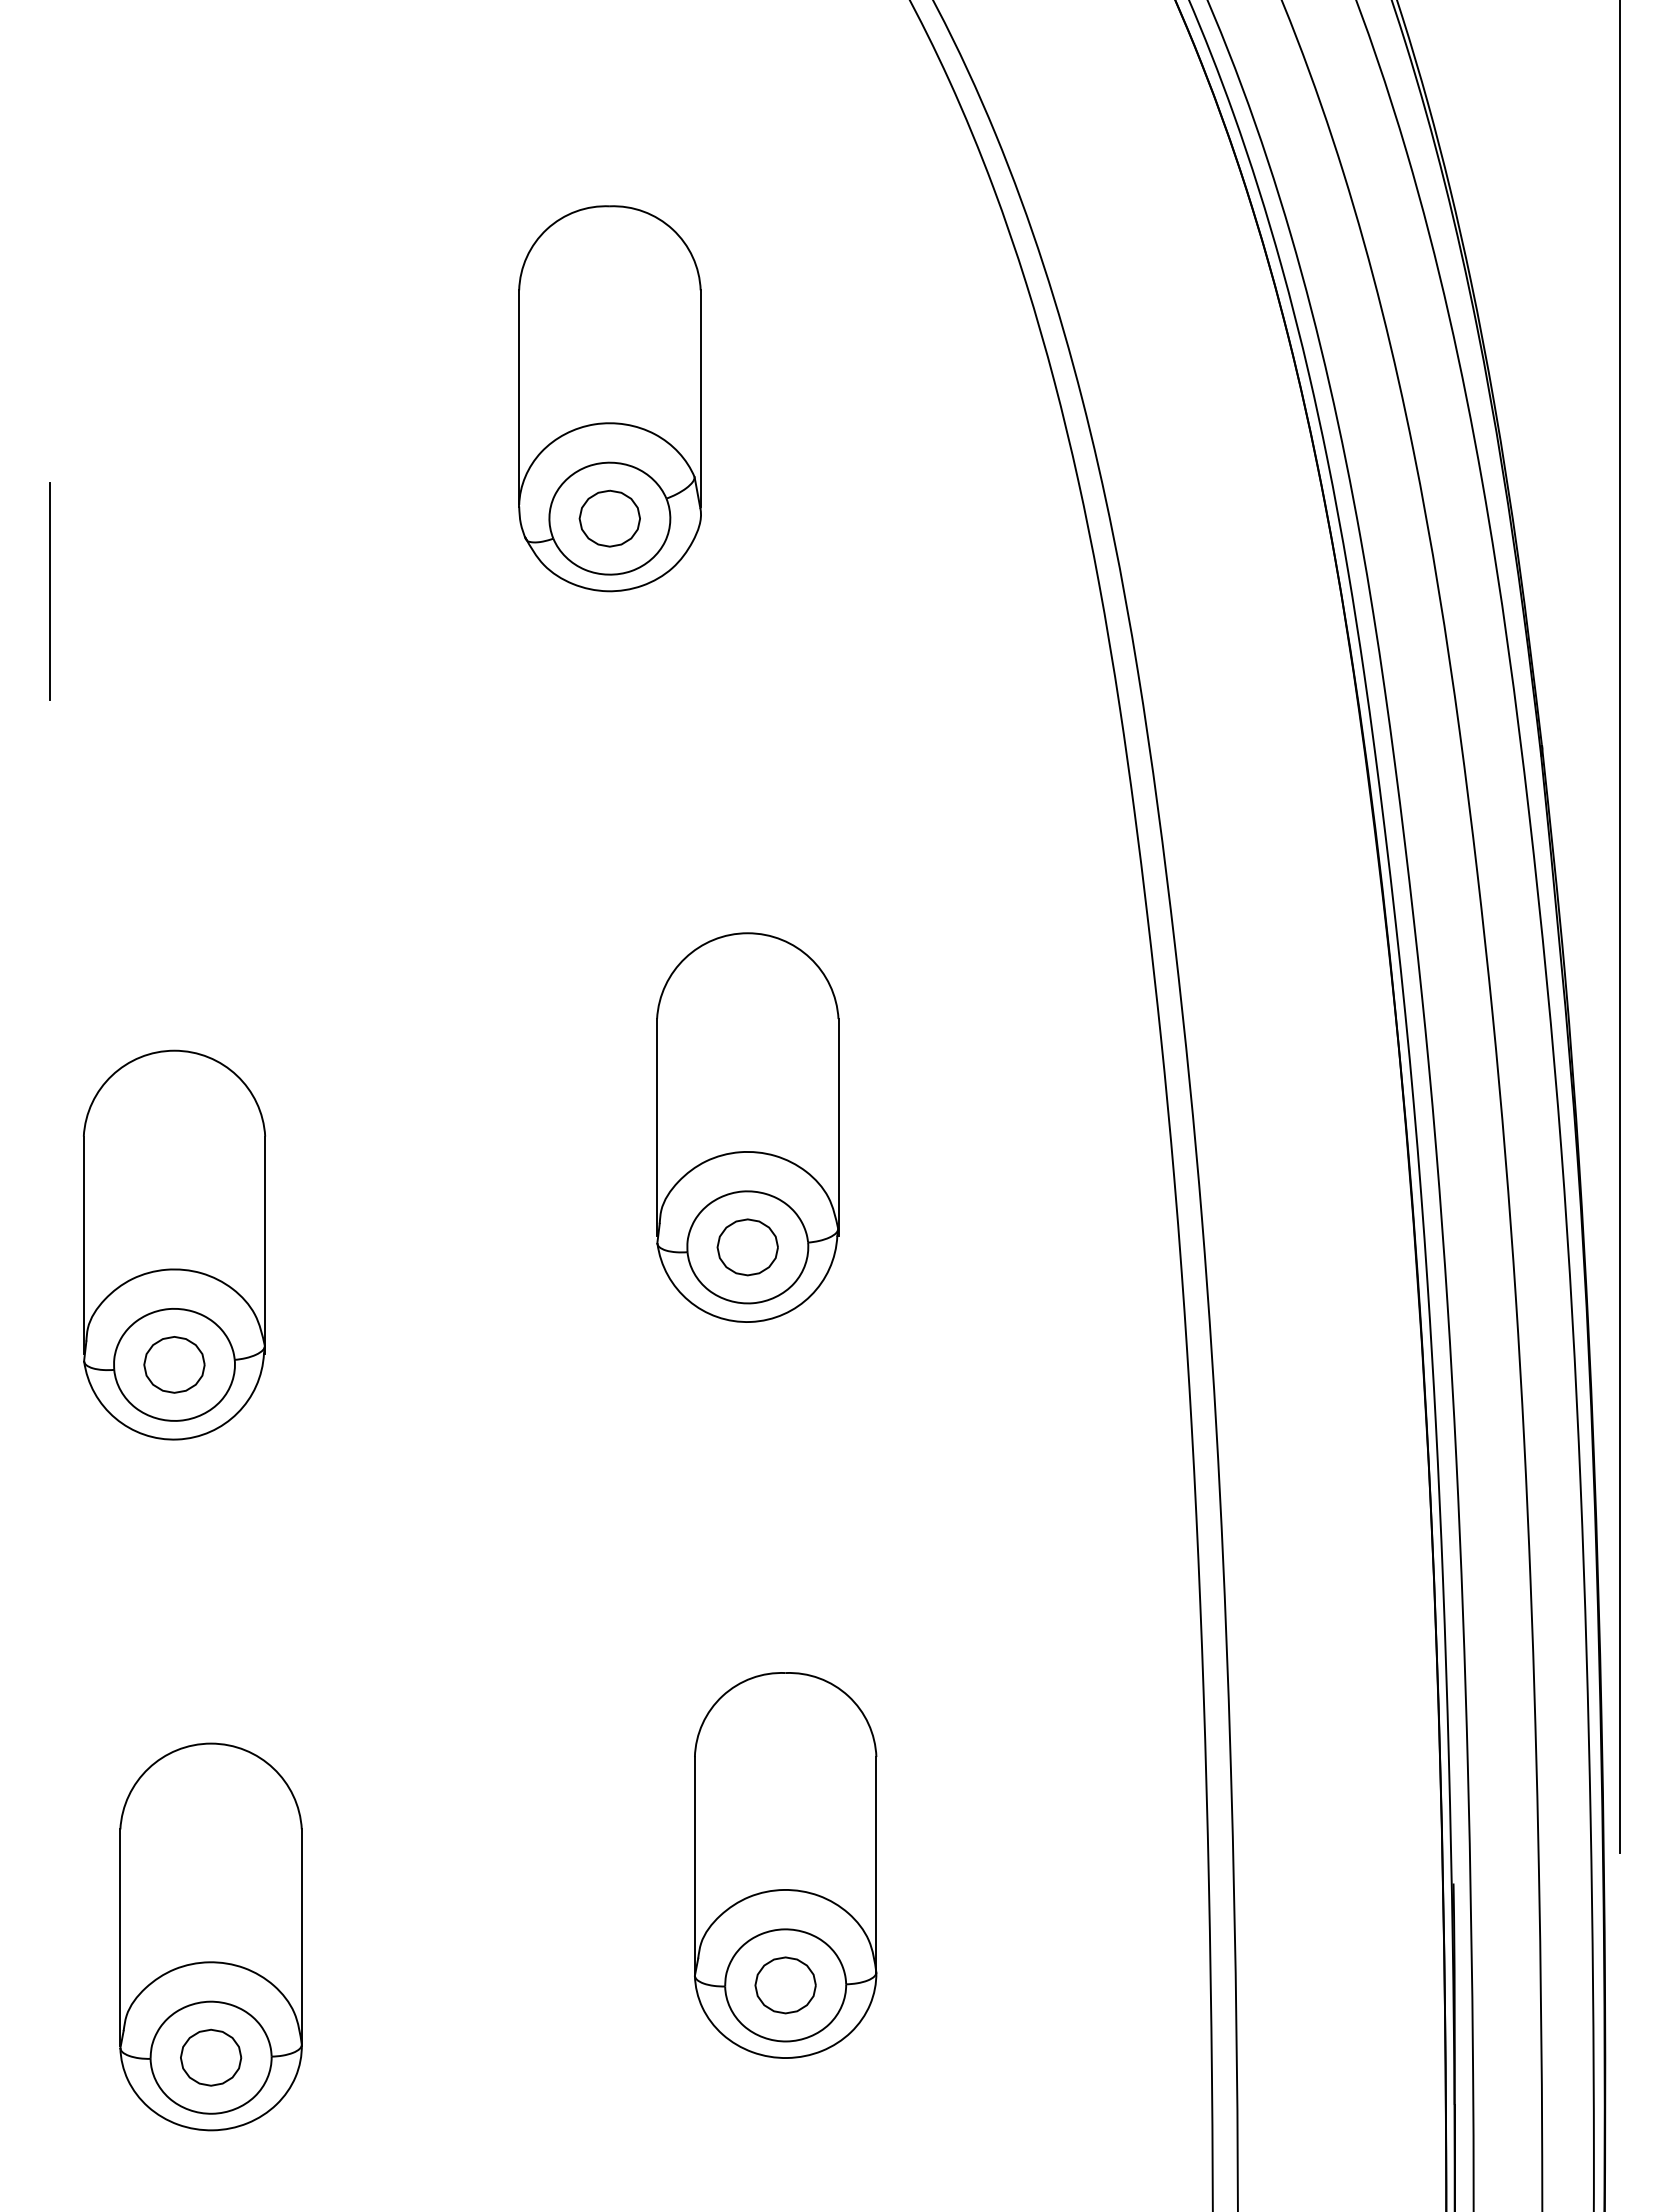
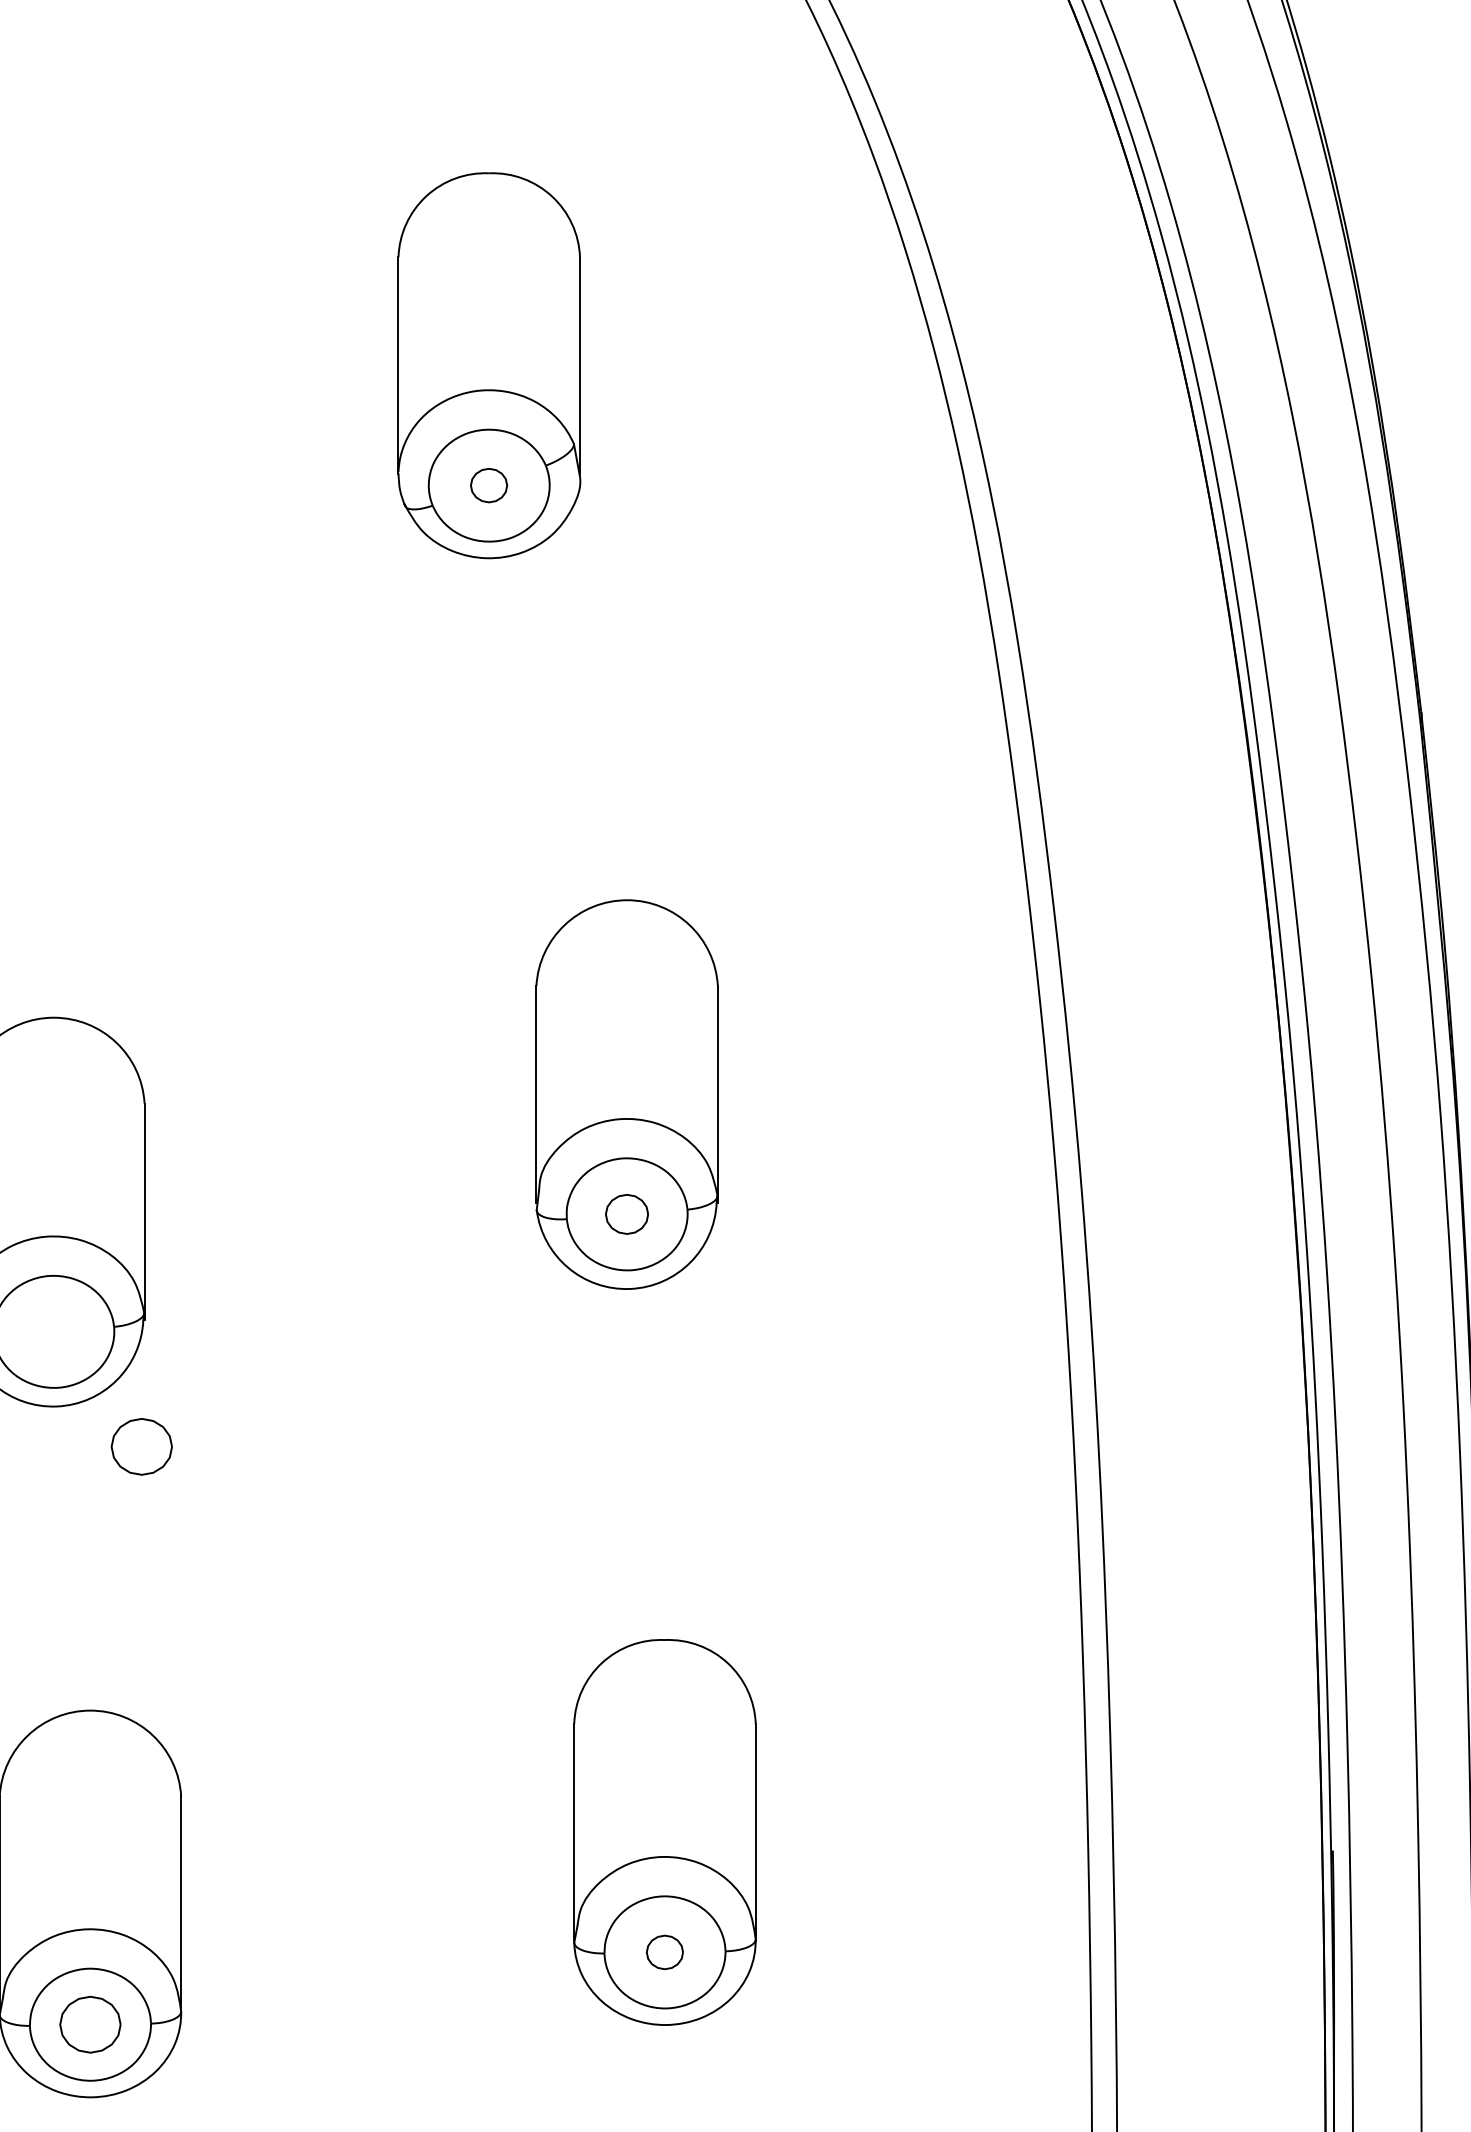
part: (609, 518) -> (488, 485), size x0.6
part: (747, 1247) -> (626, 1214), size x0.7
part: (174, 1364) -> (141, 1446), moved
part: (785, 1985) -> (664, 1952), size x0.6

